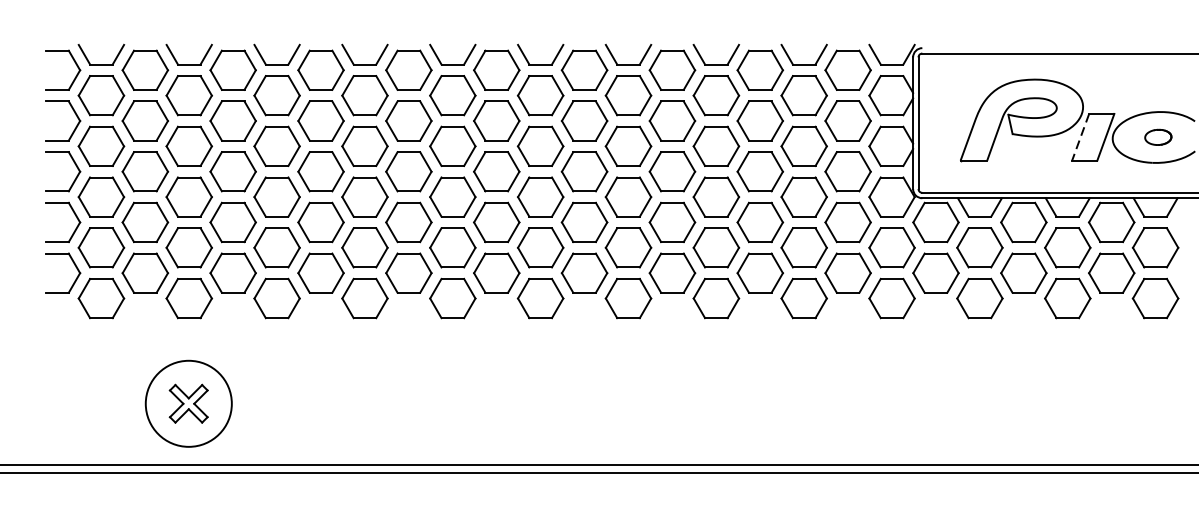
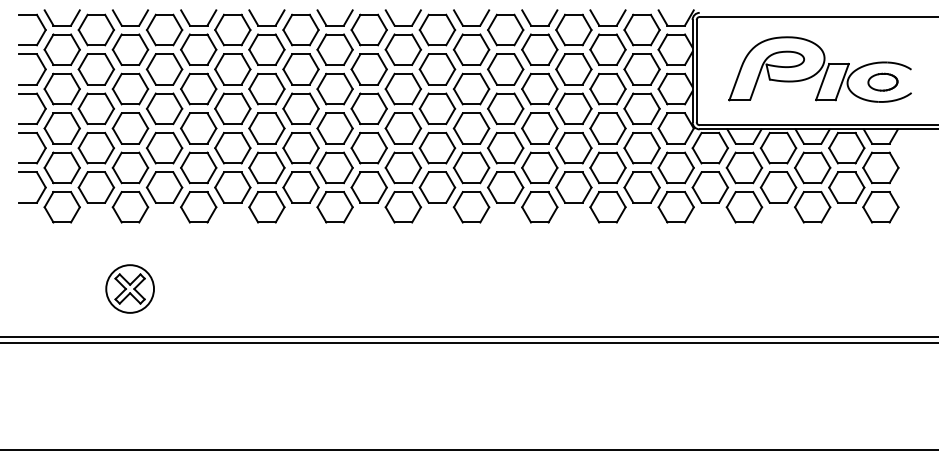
part: (1157, 136) -> (882, 81), size x1.43
line: (1080, 137) -> (822, 82), dashed -> solid
circle: (189, 403) -> (130, 288), size x0.71

